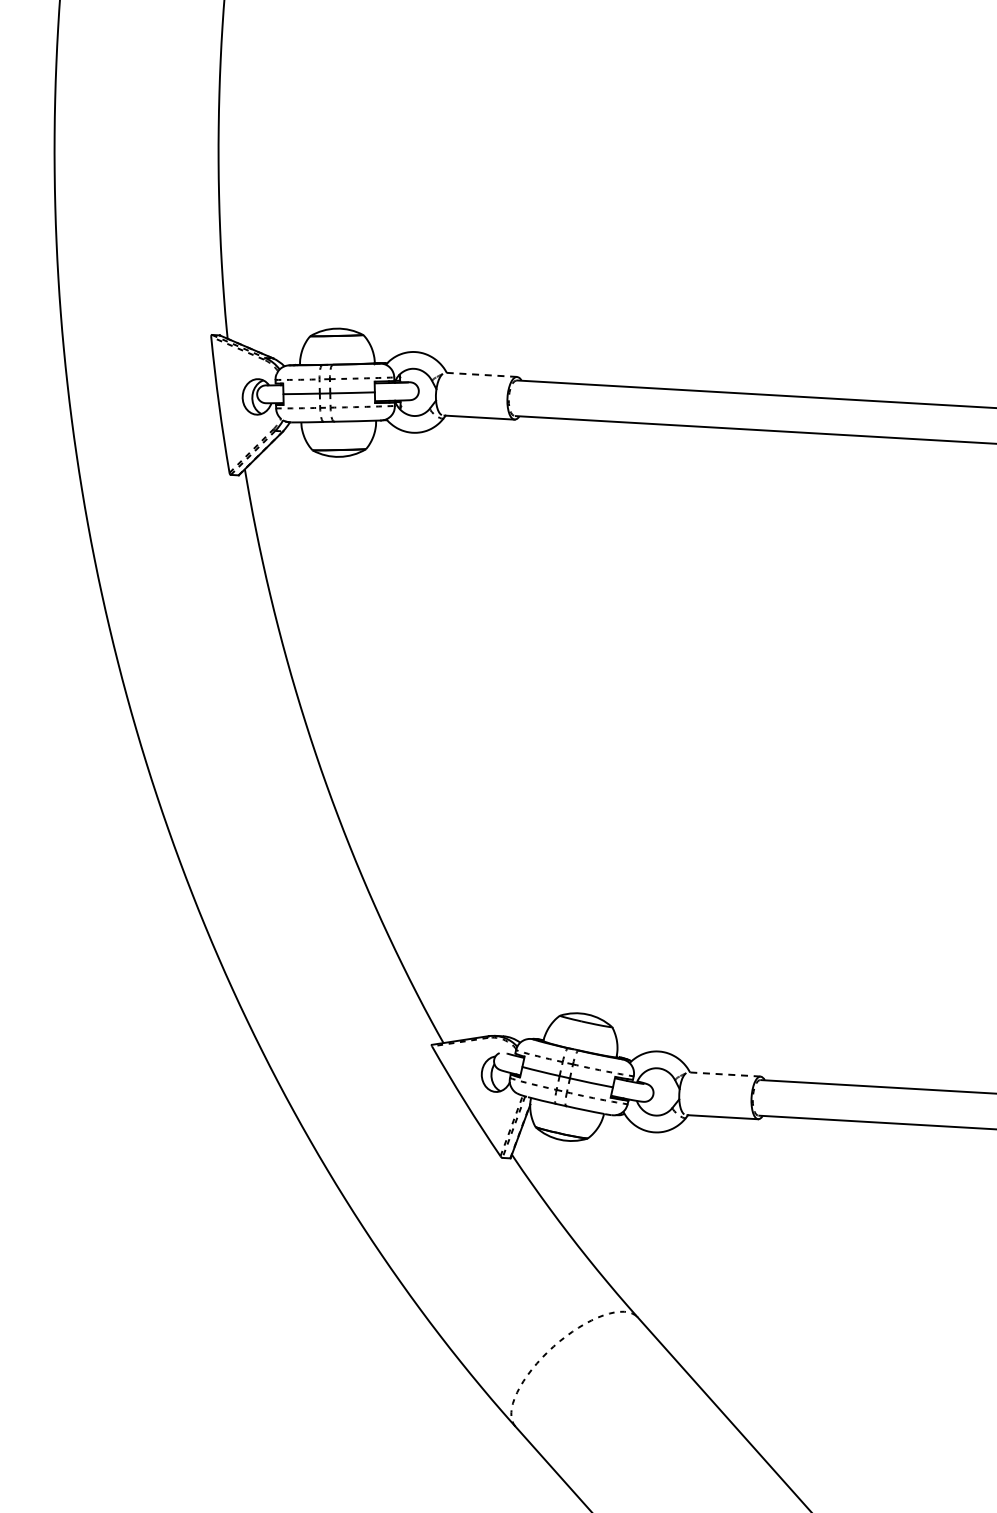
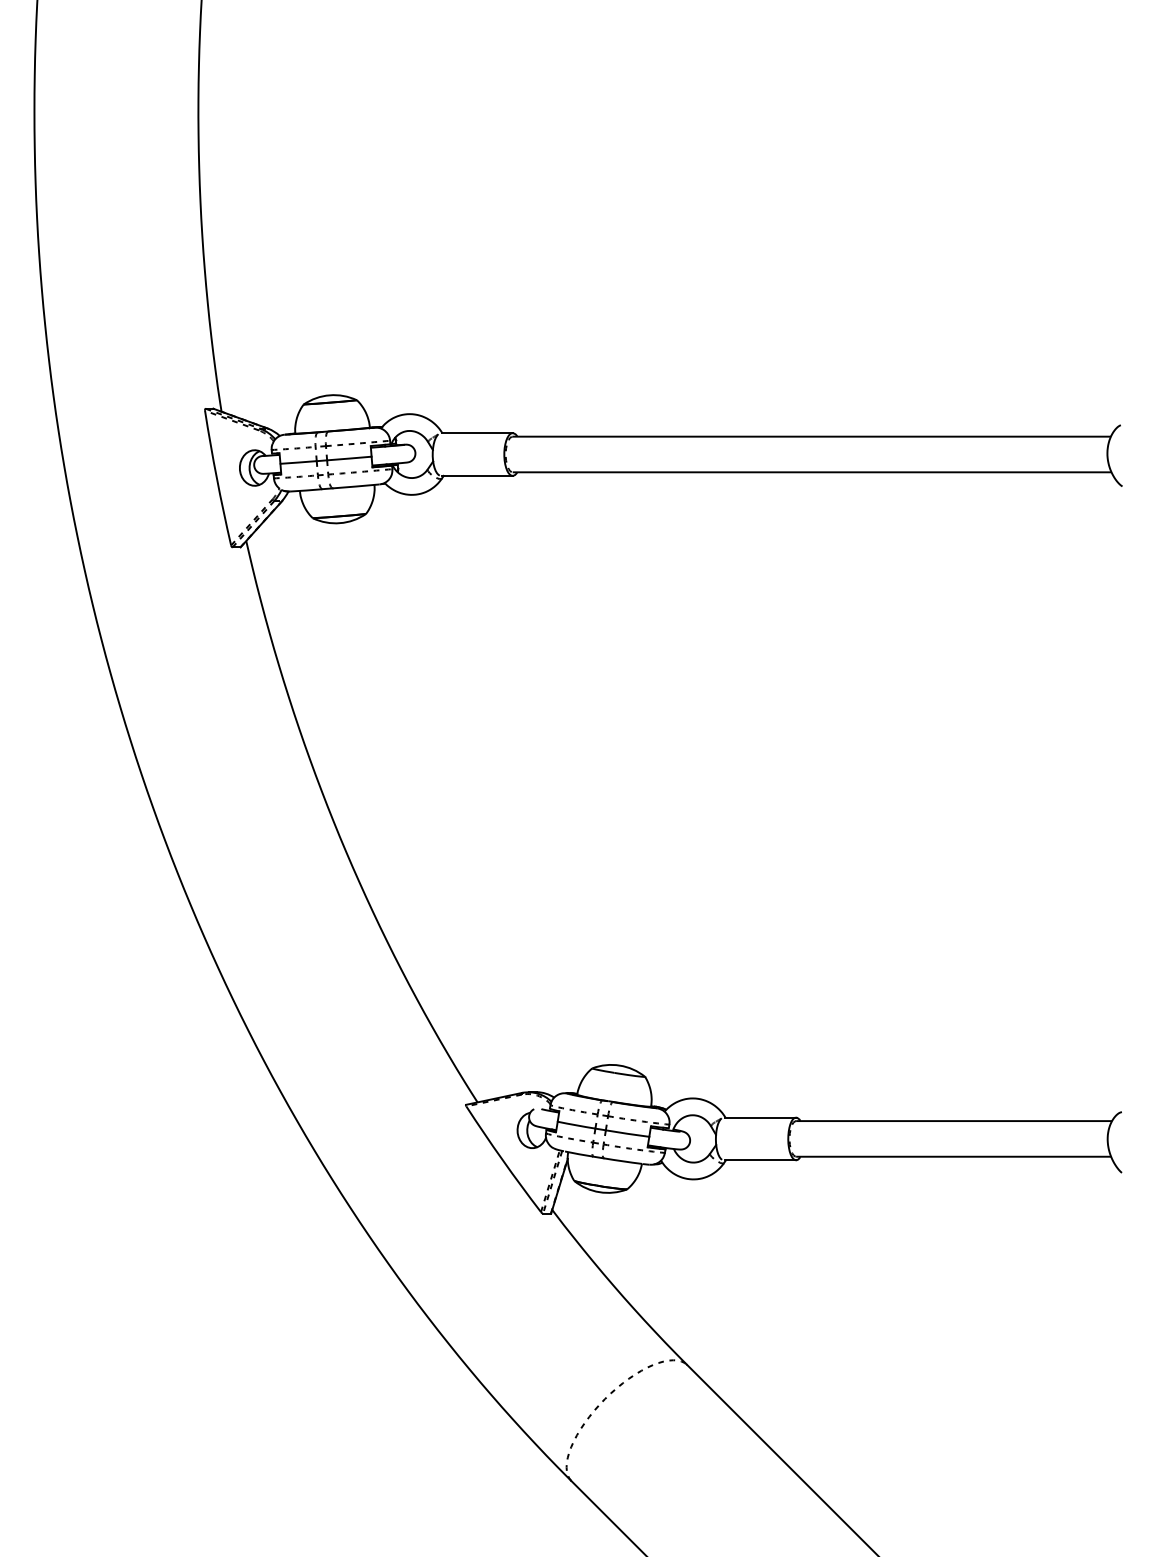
line: (480, 375) -> (476, 433), dashed -> solid
line: (725, 1074) -> (760, 1117), dashed -> solid

